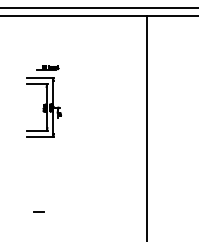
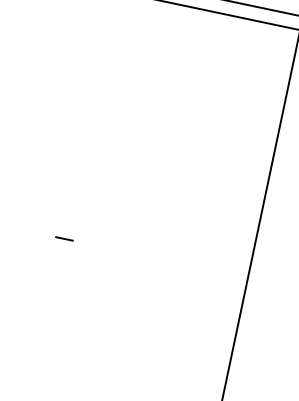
part: (43, 101) -> (94, 138), removed
line: (38, 211) -> (64, 237), moved

